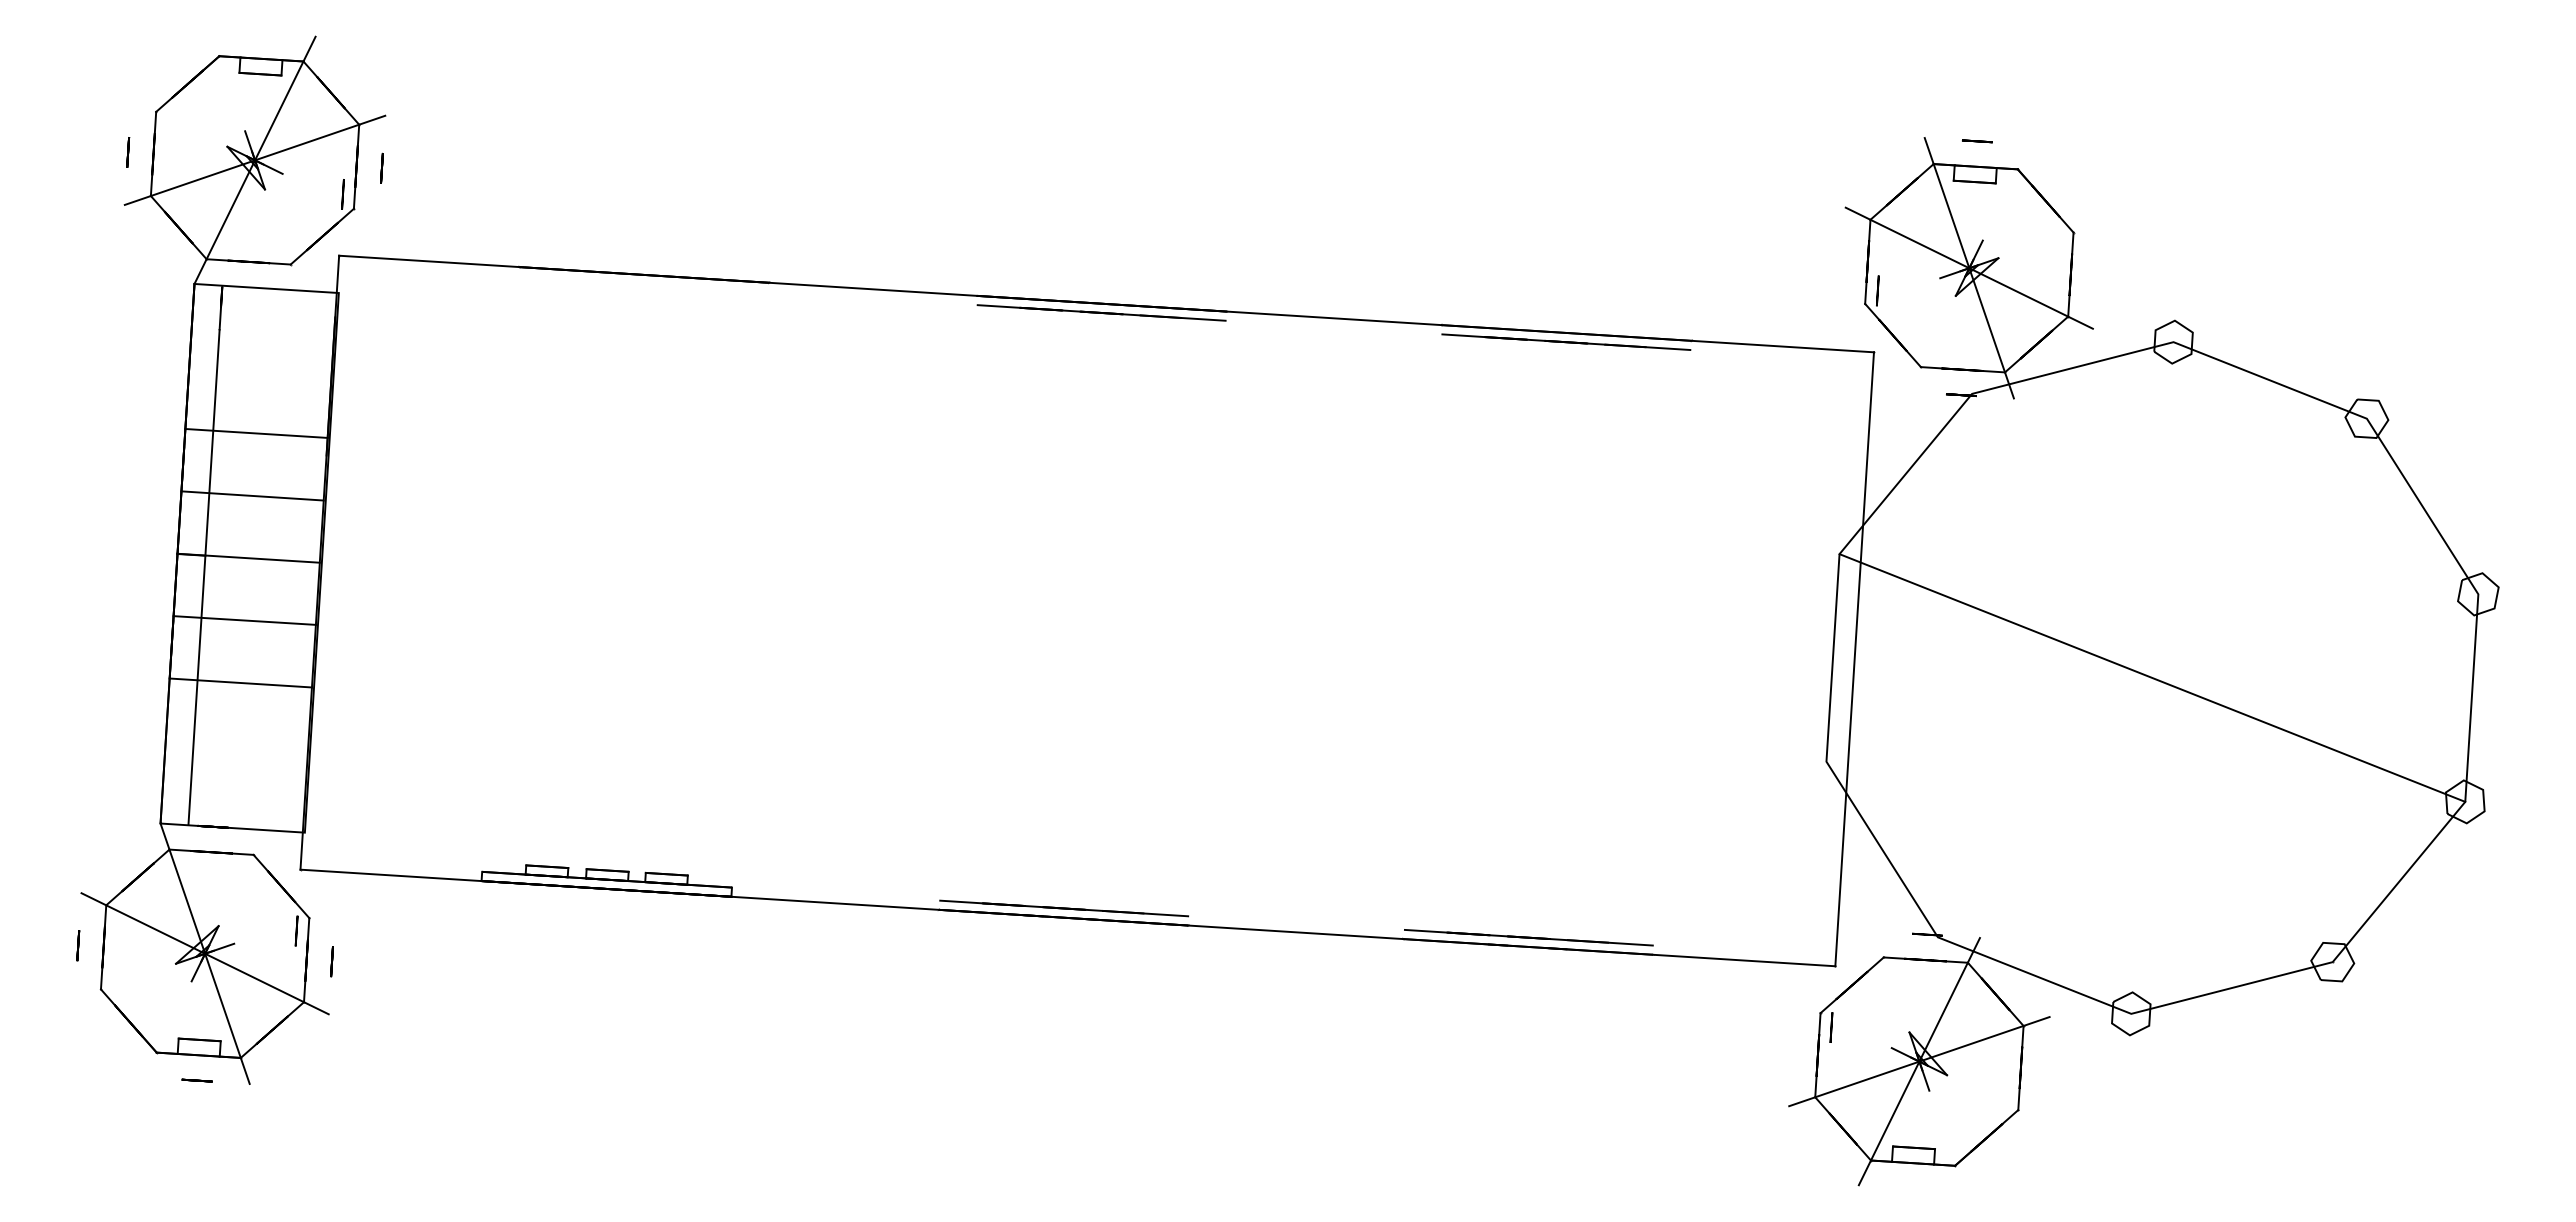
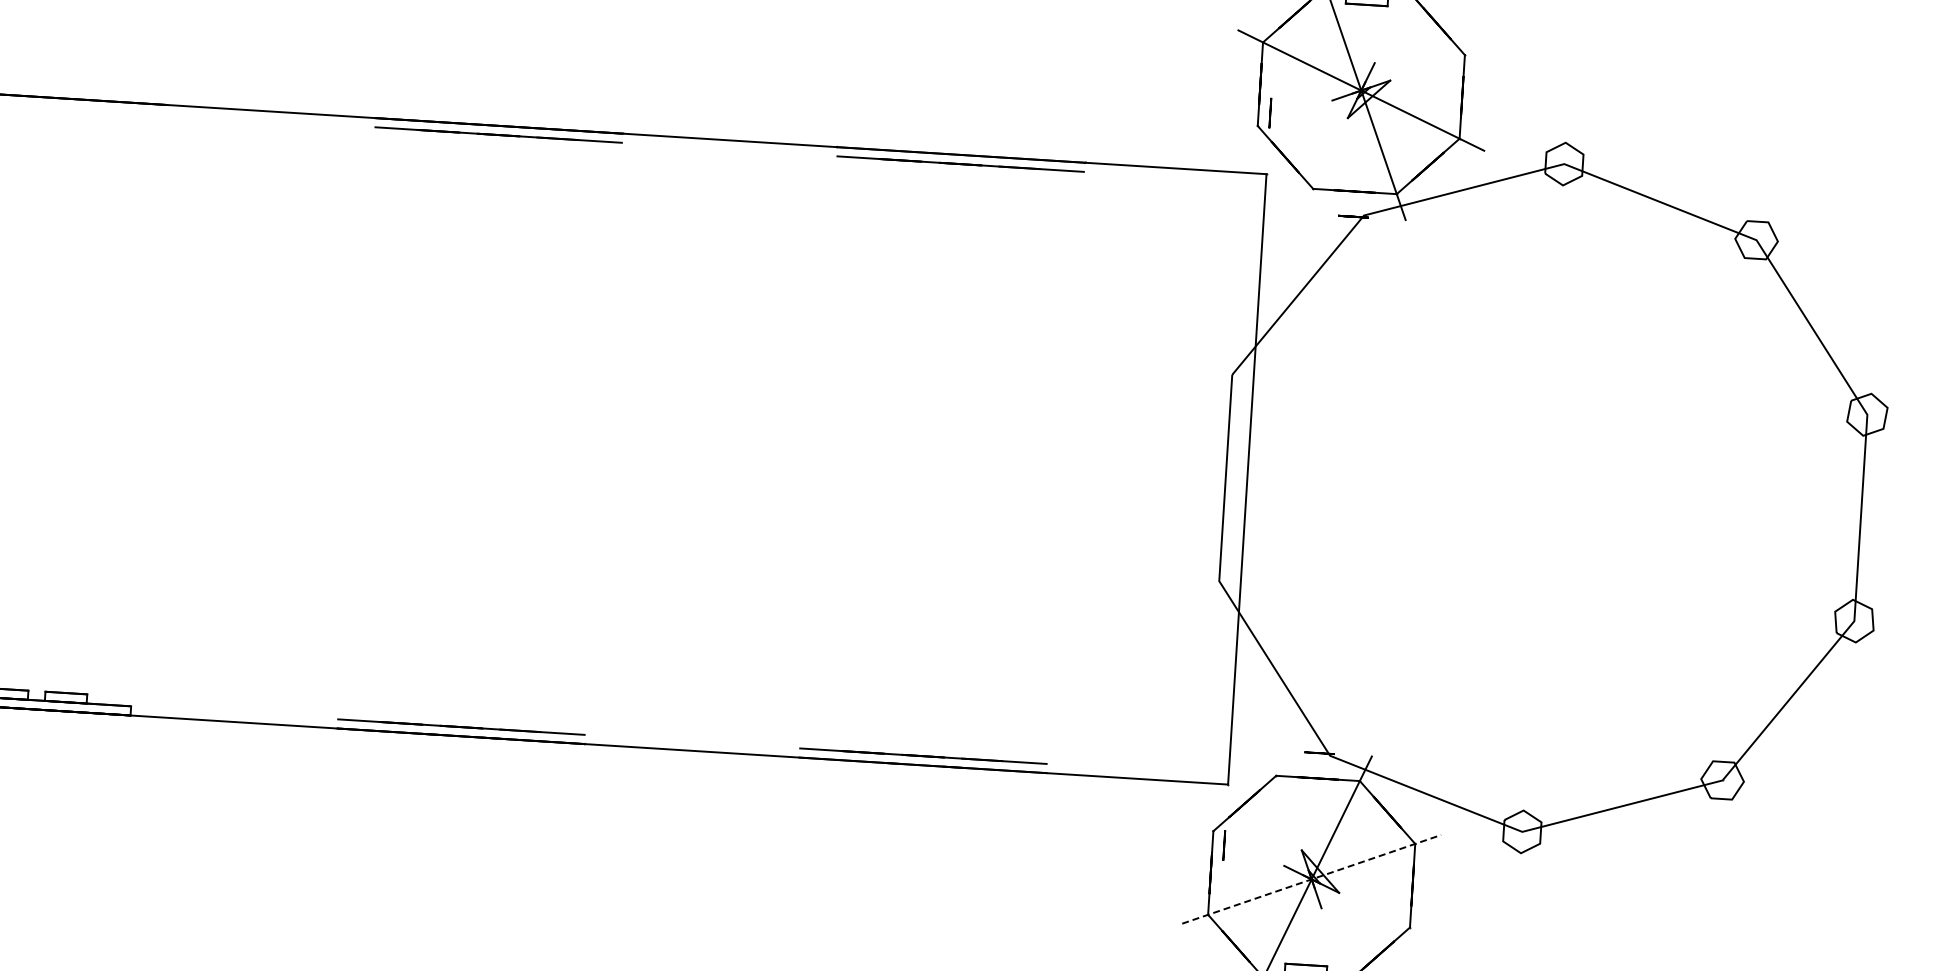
line: (2152, 677) -> (1543, 497), removed
line: (1919, 1061) -> (1311, 879), solid -> dashed

